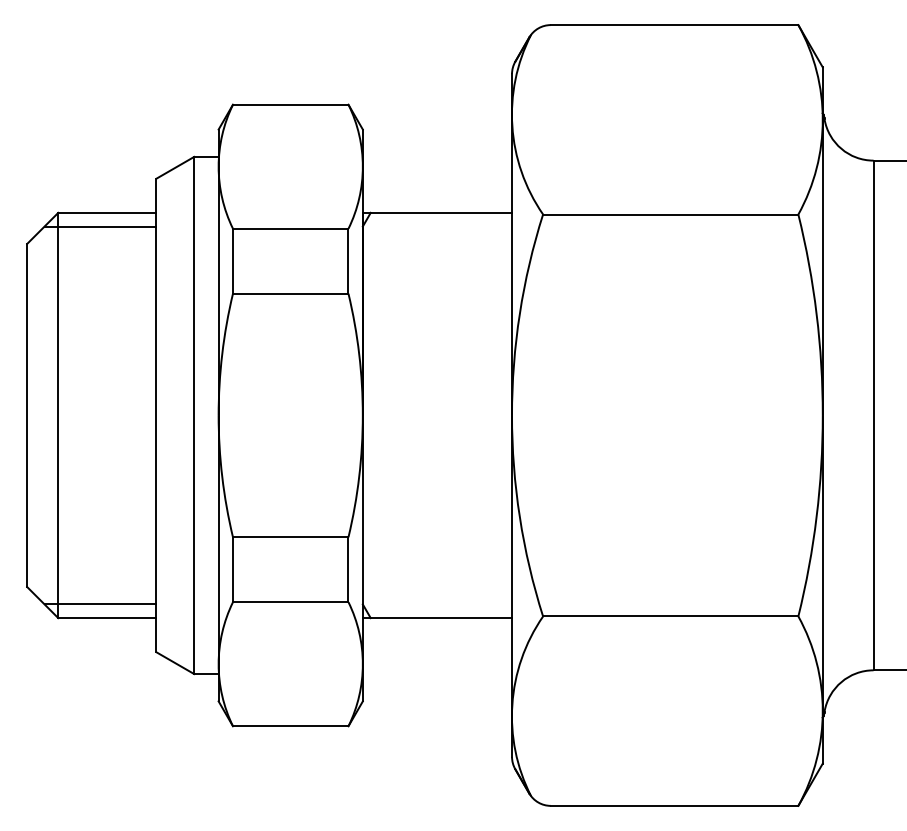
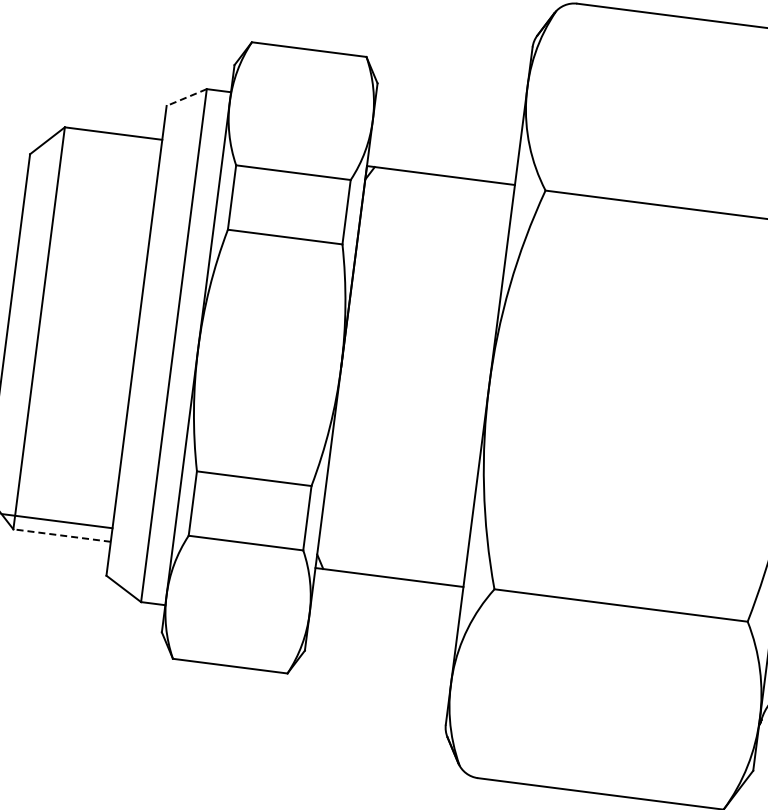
line: (175, 167) -> (186, 97), solid -> dashed
line: (100, 226) -> (105, 146), removed
line: (106, 618) -> (61, 535), solid -> dashed

